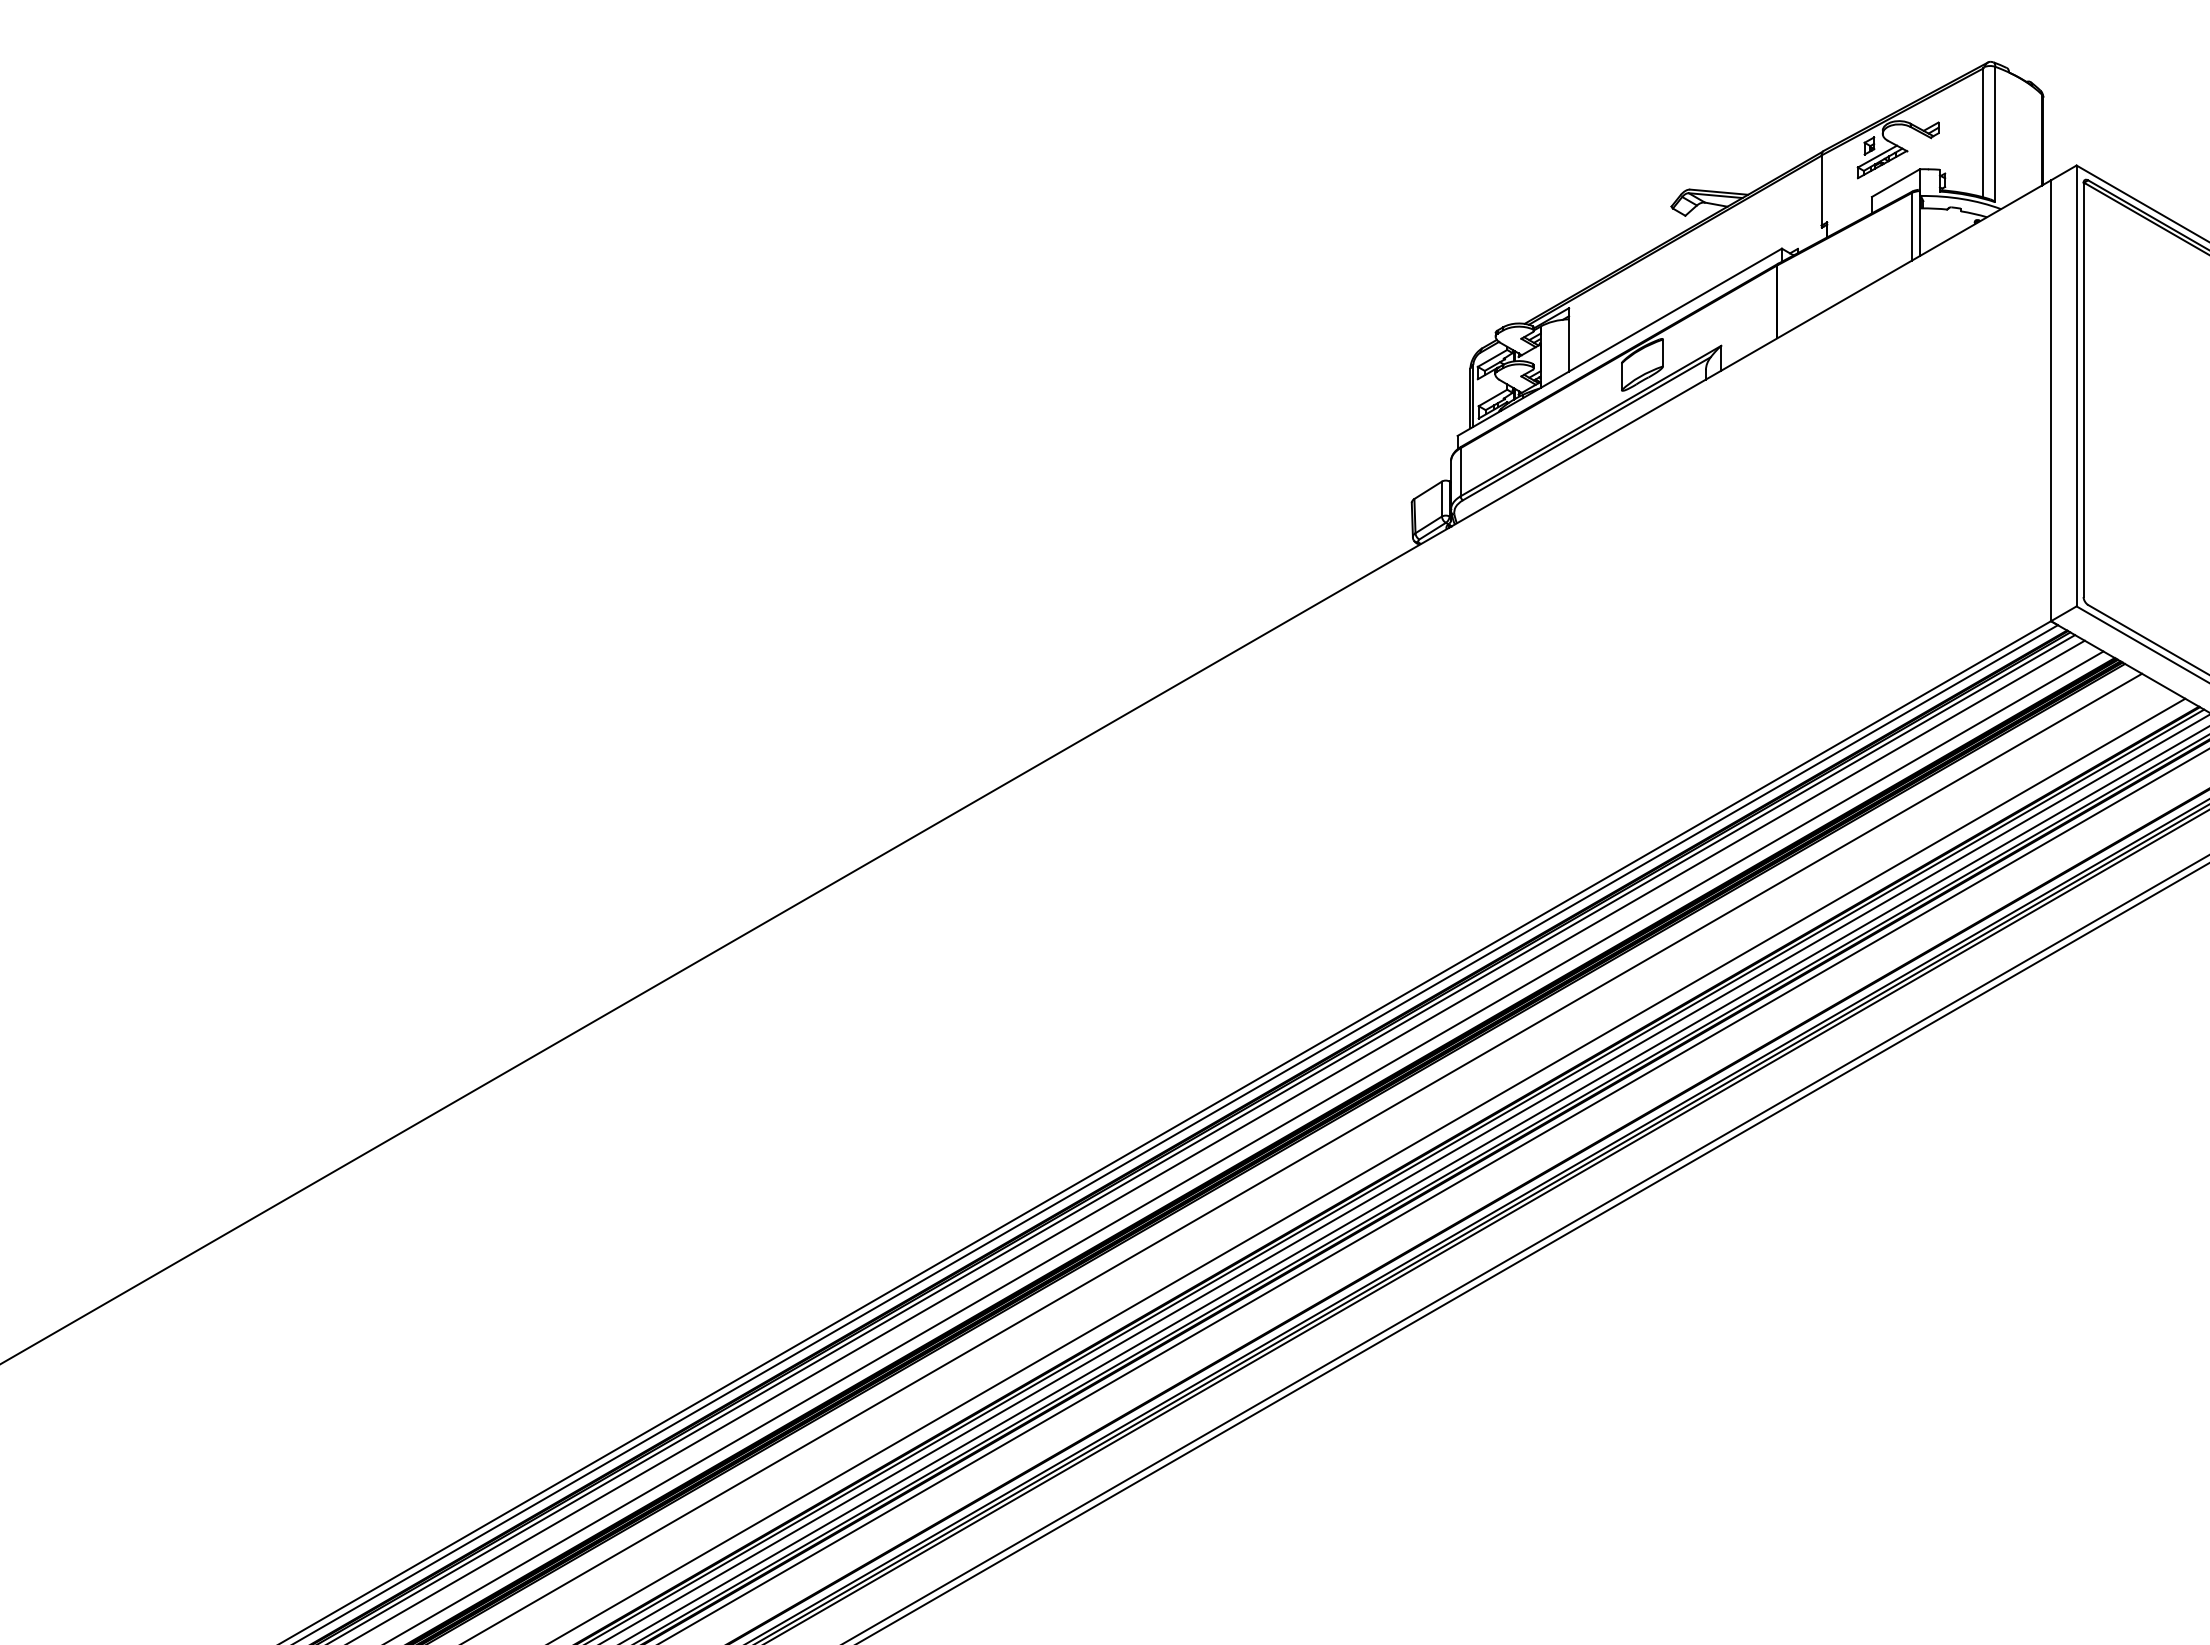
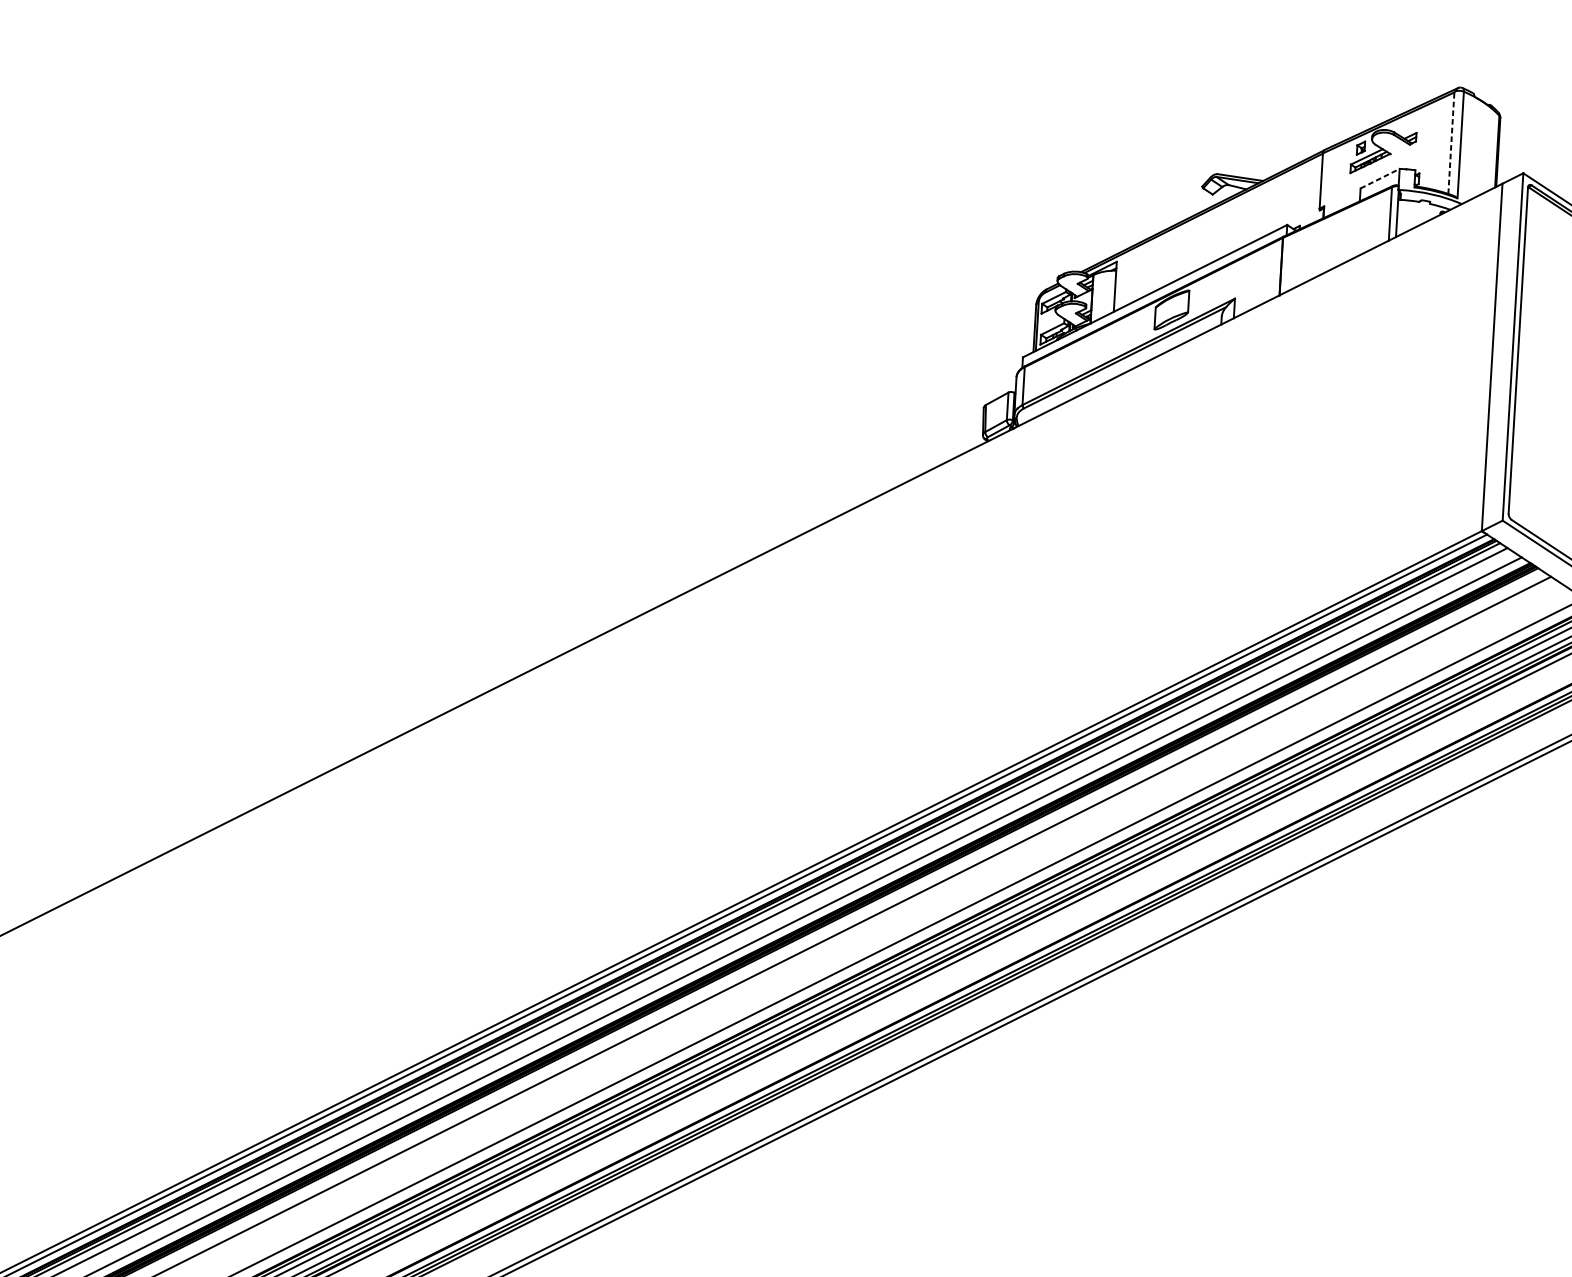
line: (1983, 132) -> (1451, 142), solid -> dashed
line: (1895, 183) -> (1379, 178), solid -> dashed

